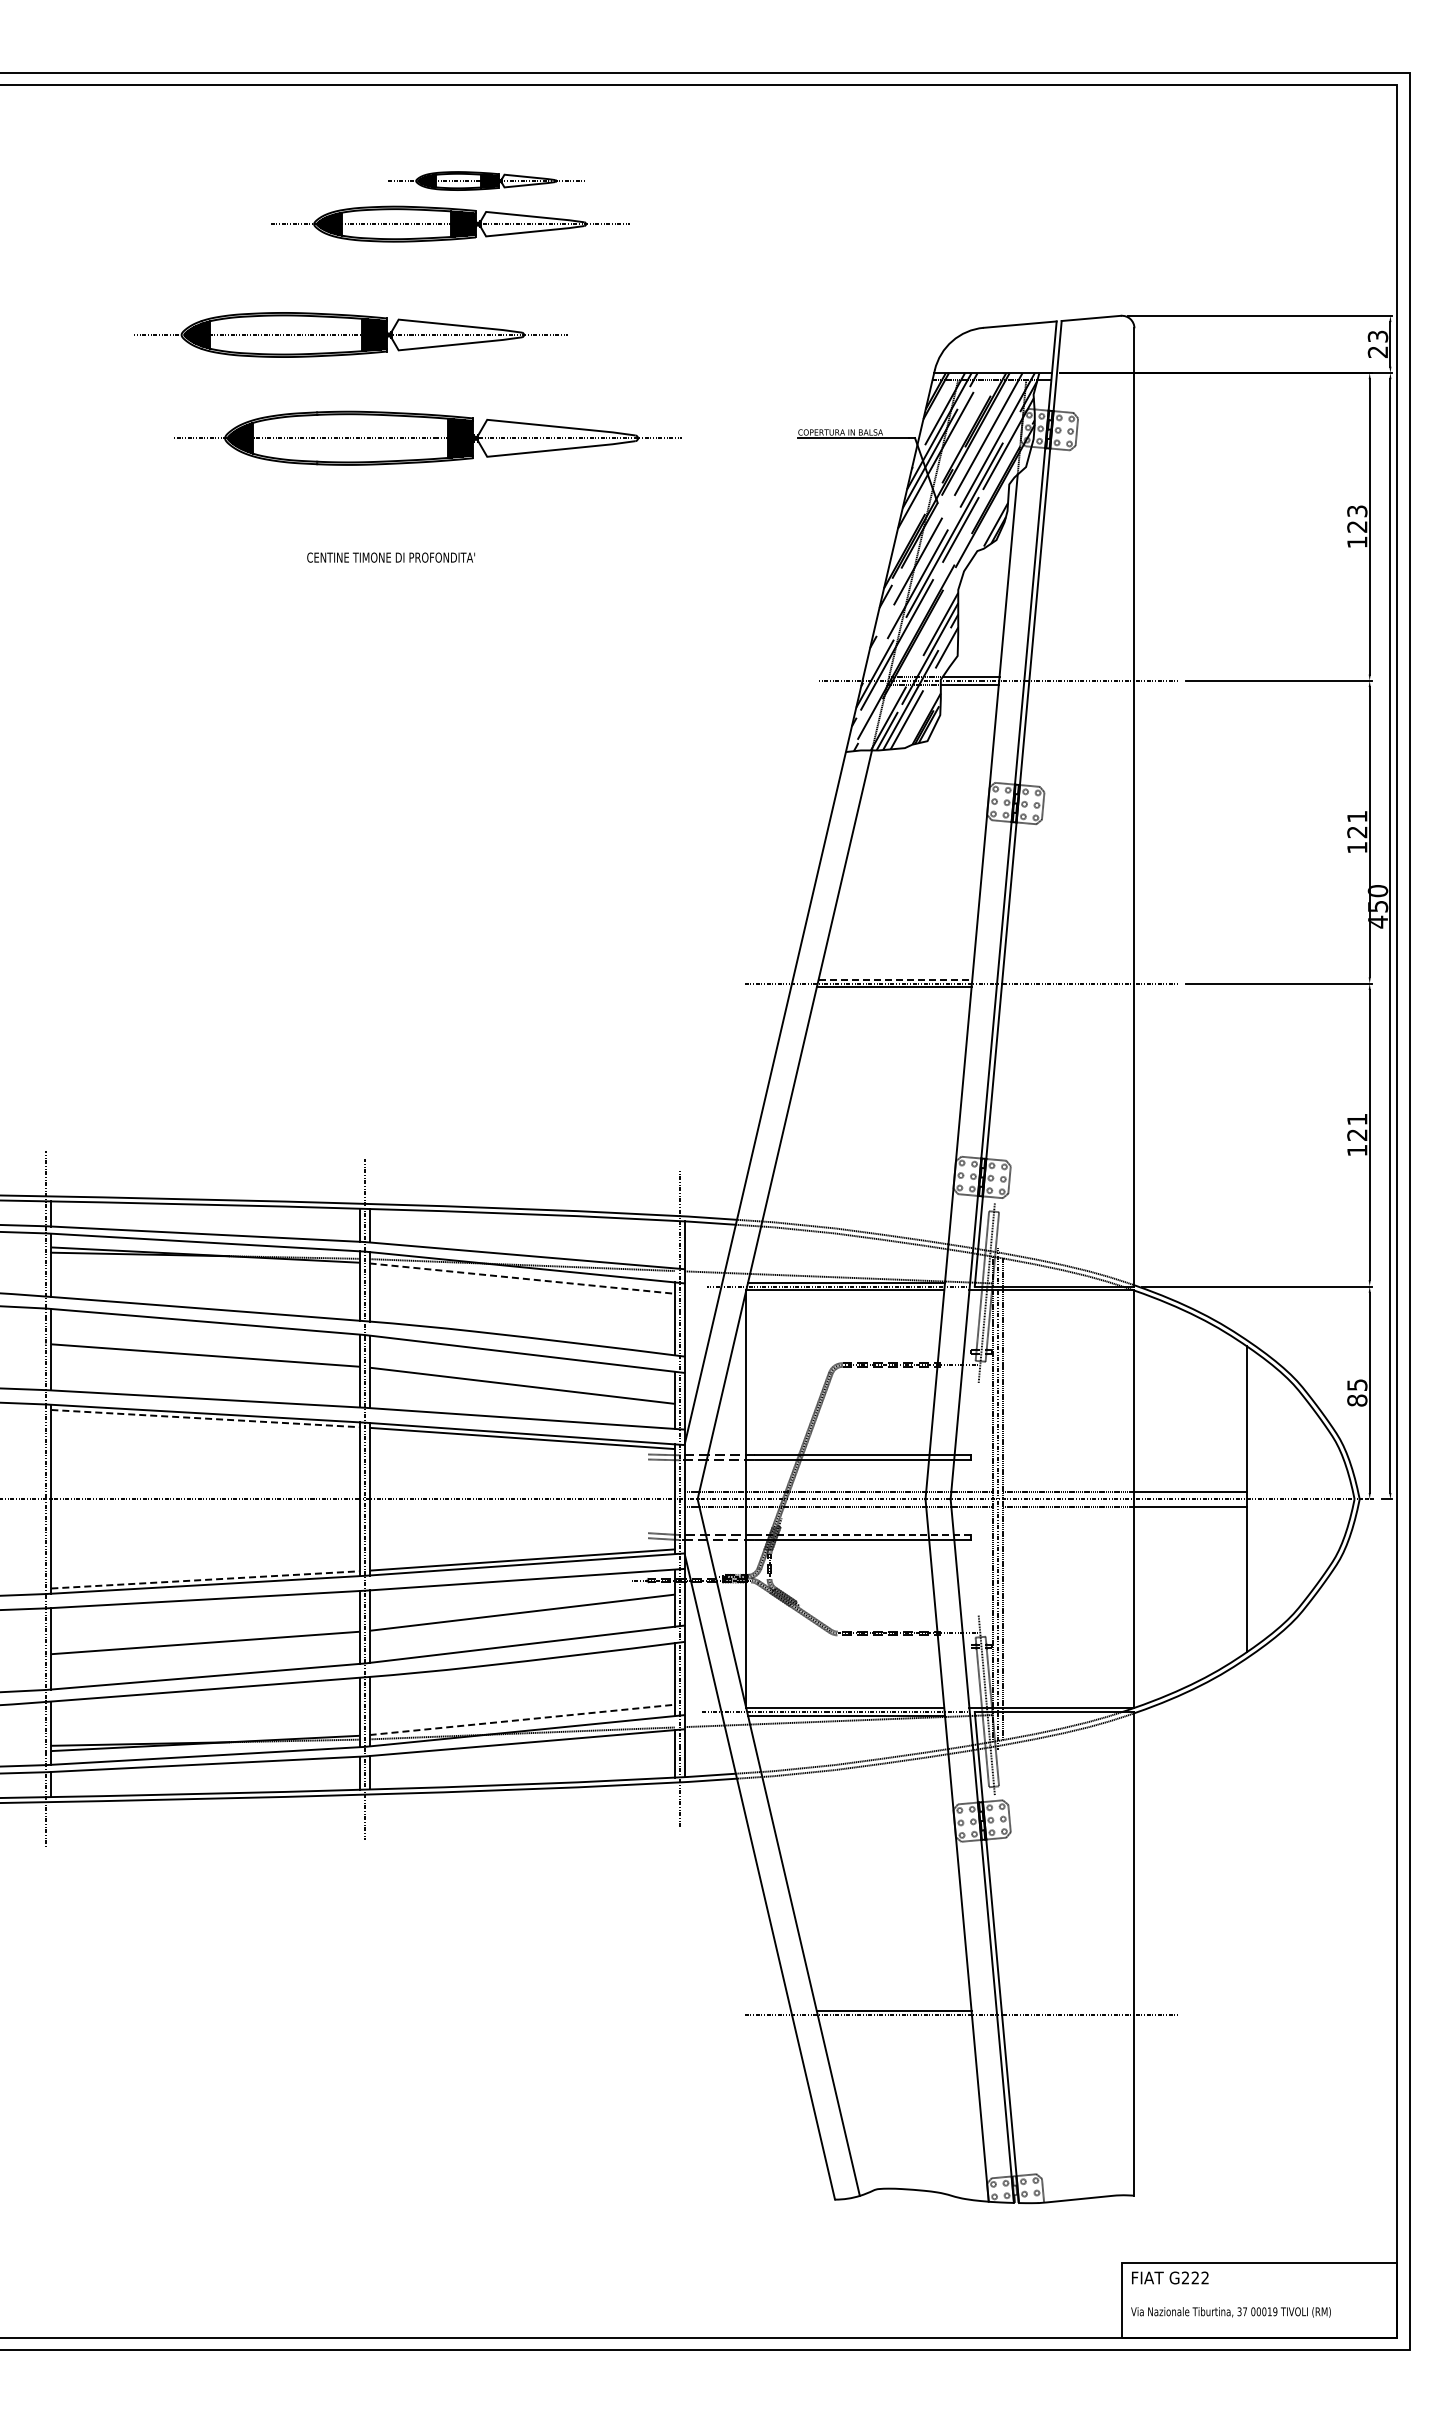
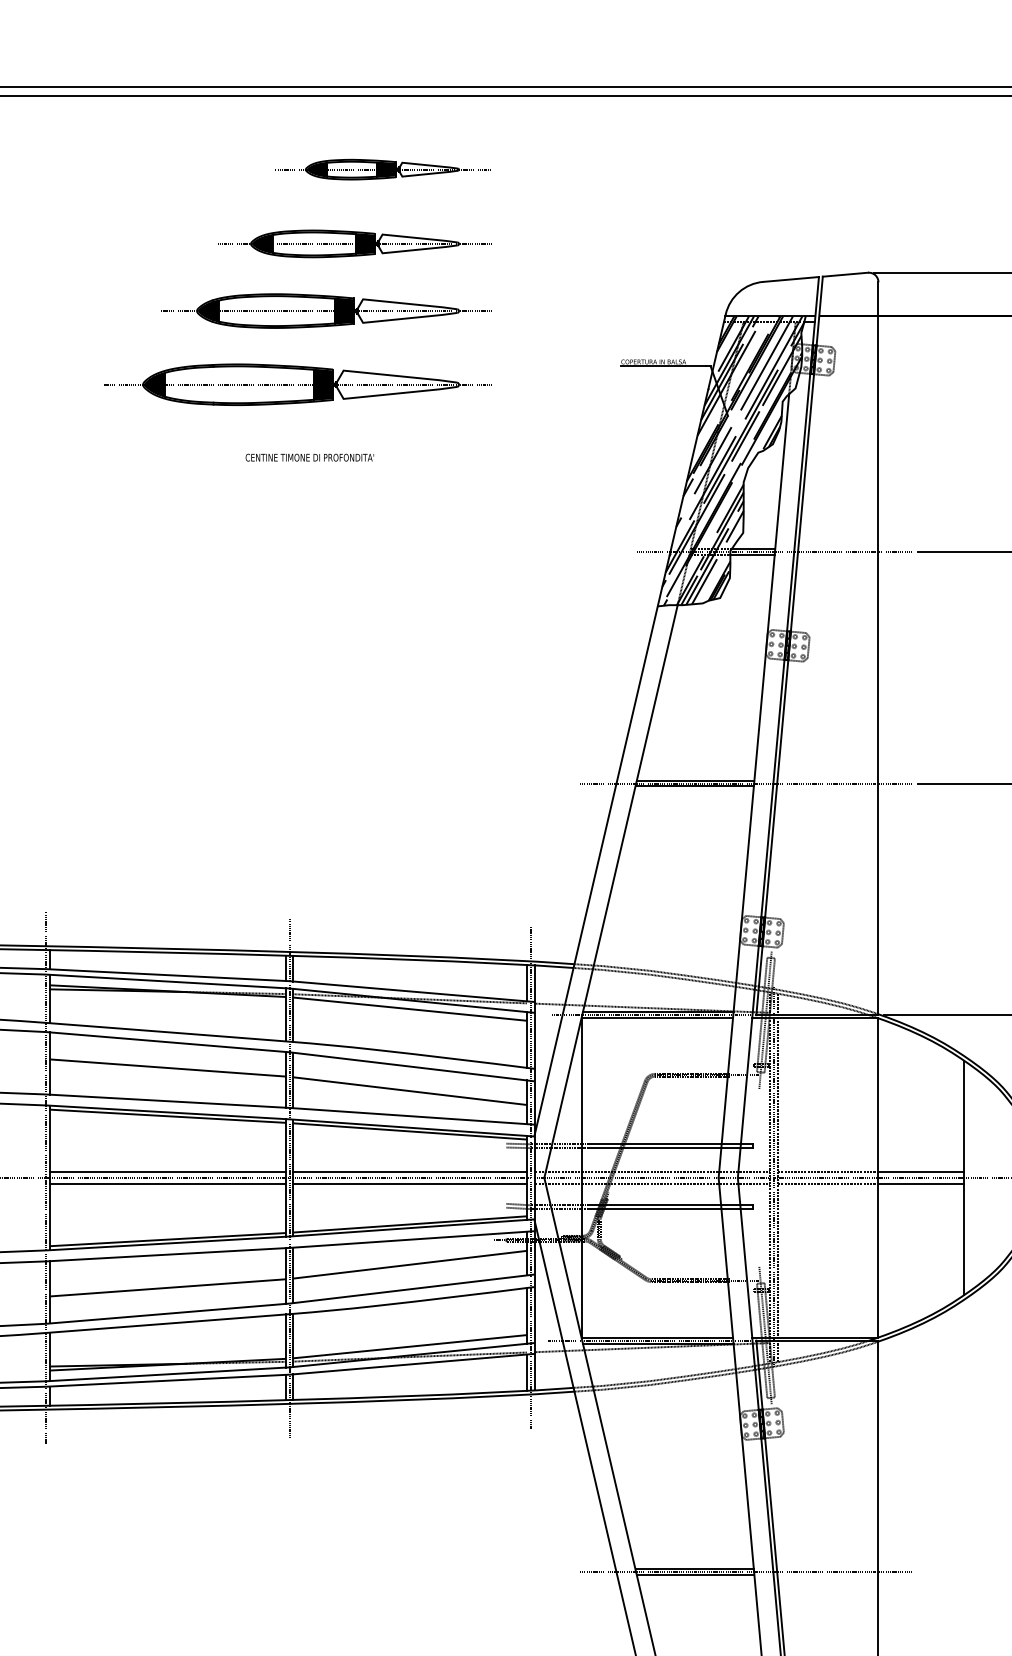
part: (486, 180) -> (382, 169), size x1.43
part: (450, 223) -> (355, 243), moved
part: (350, 334) -> (326, 310), moved
part: (427, 437) -> (297, 384), moved
line: (895, 979) -> (695, 780), dashed -> solid
line: (674, 1244) -> (526, 983), added
line: (522, 1278) -> (410, 1009), dashed -> solid
line: (205, 1418) -> (167, 1116), dashed -> solid
line: (205, 1491) -> (167, 1172), added
line: (521, 1491) -> (409, 1172), added
line: (205, 1506) -> (167, 1183), added
line: (521, 1506) -> (409, 1183), added
line: (862, 1535) -> (670, 1205), dashed -> solid
line: (205, 1579) -> (167, 1239), dashed -> solid
line: (522, 1719) -> (410, 1346), dashed -> solid
line: (895, 2018) -> (695, 1575), added

